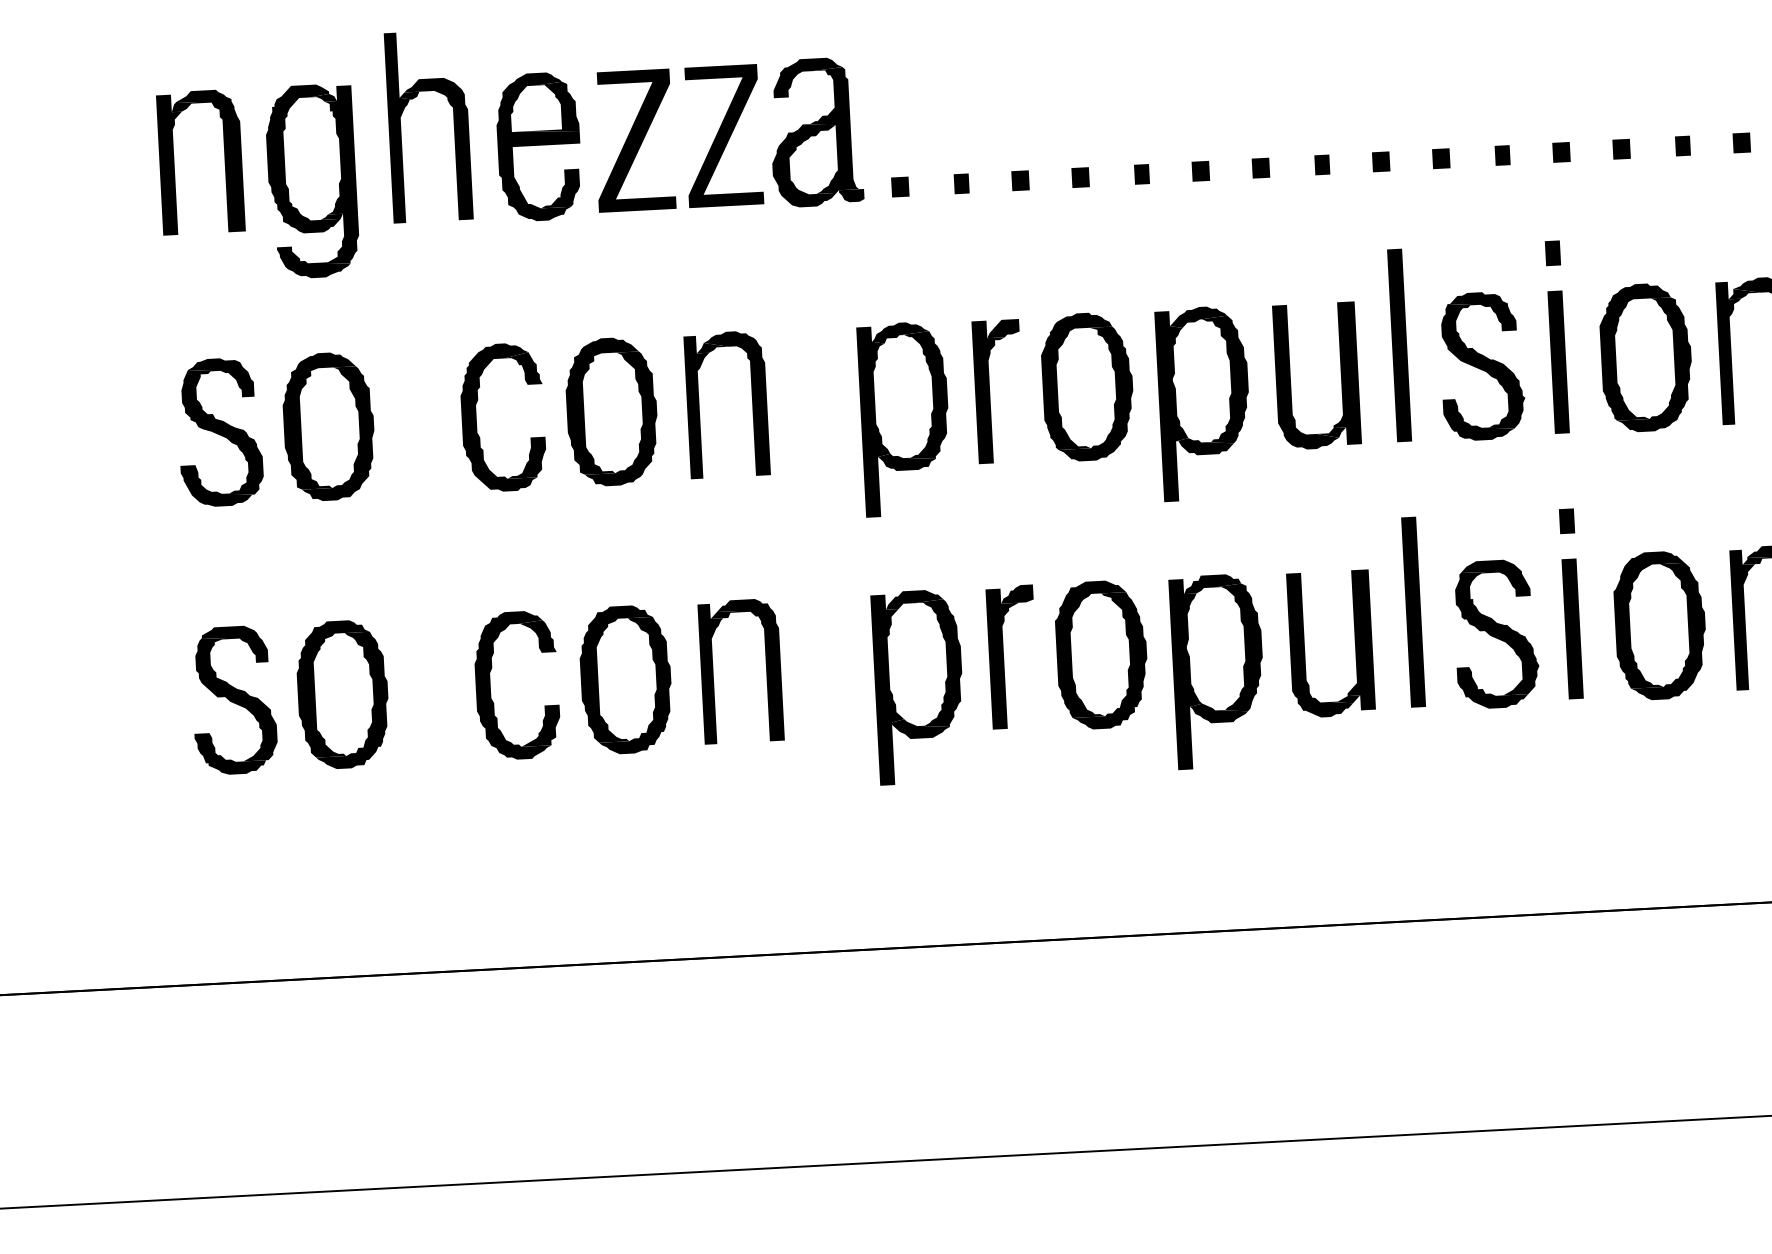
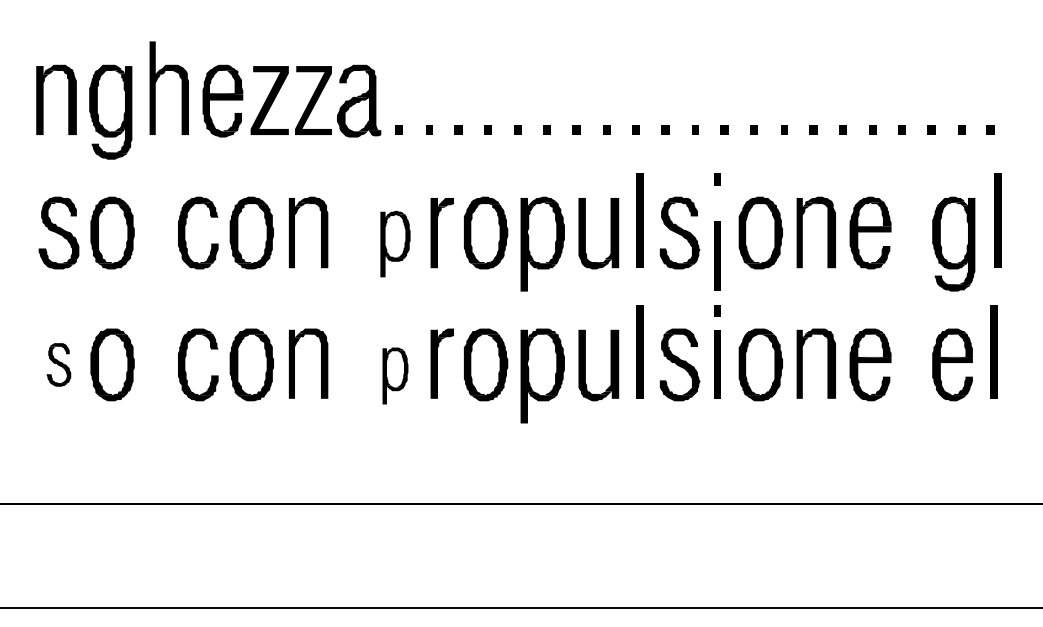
part: (1558, 361) -> (717, 255), moved
part: (904, 417) -> (395, 243), size x0.7
part: (918, 686) -> (395, 375), size x0.6
part: (232, 699) -> (58, 364), size x0.6

